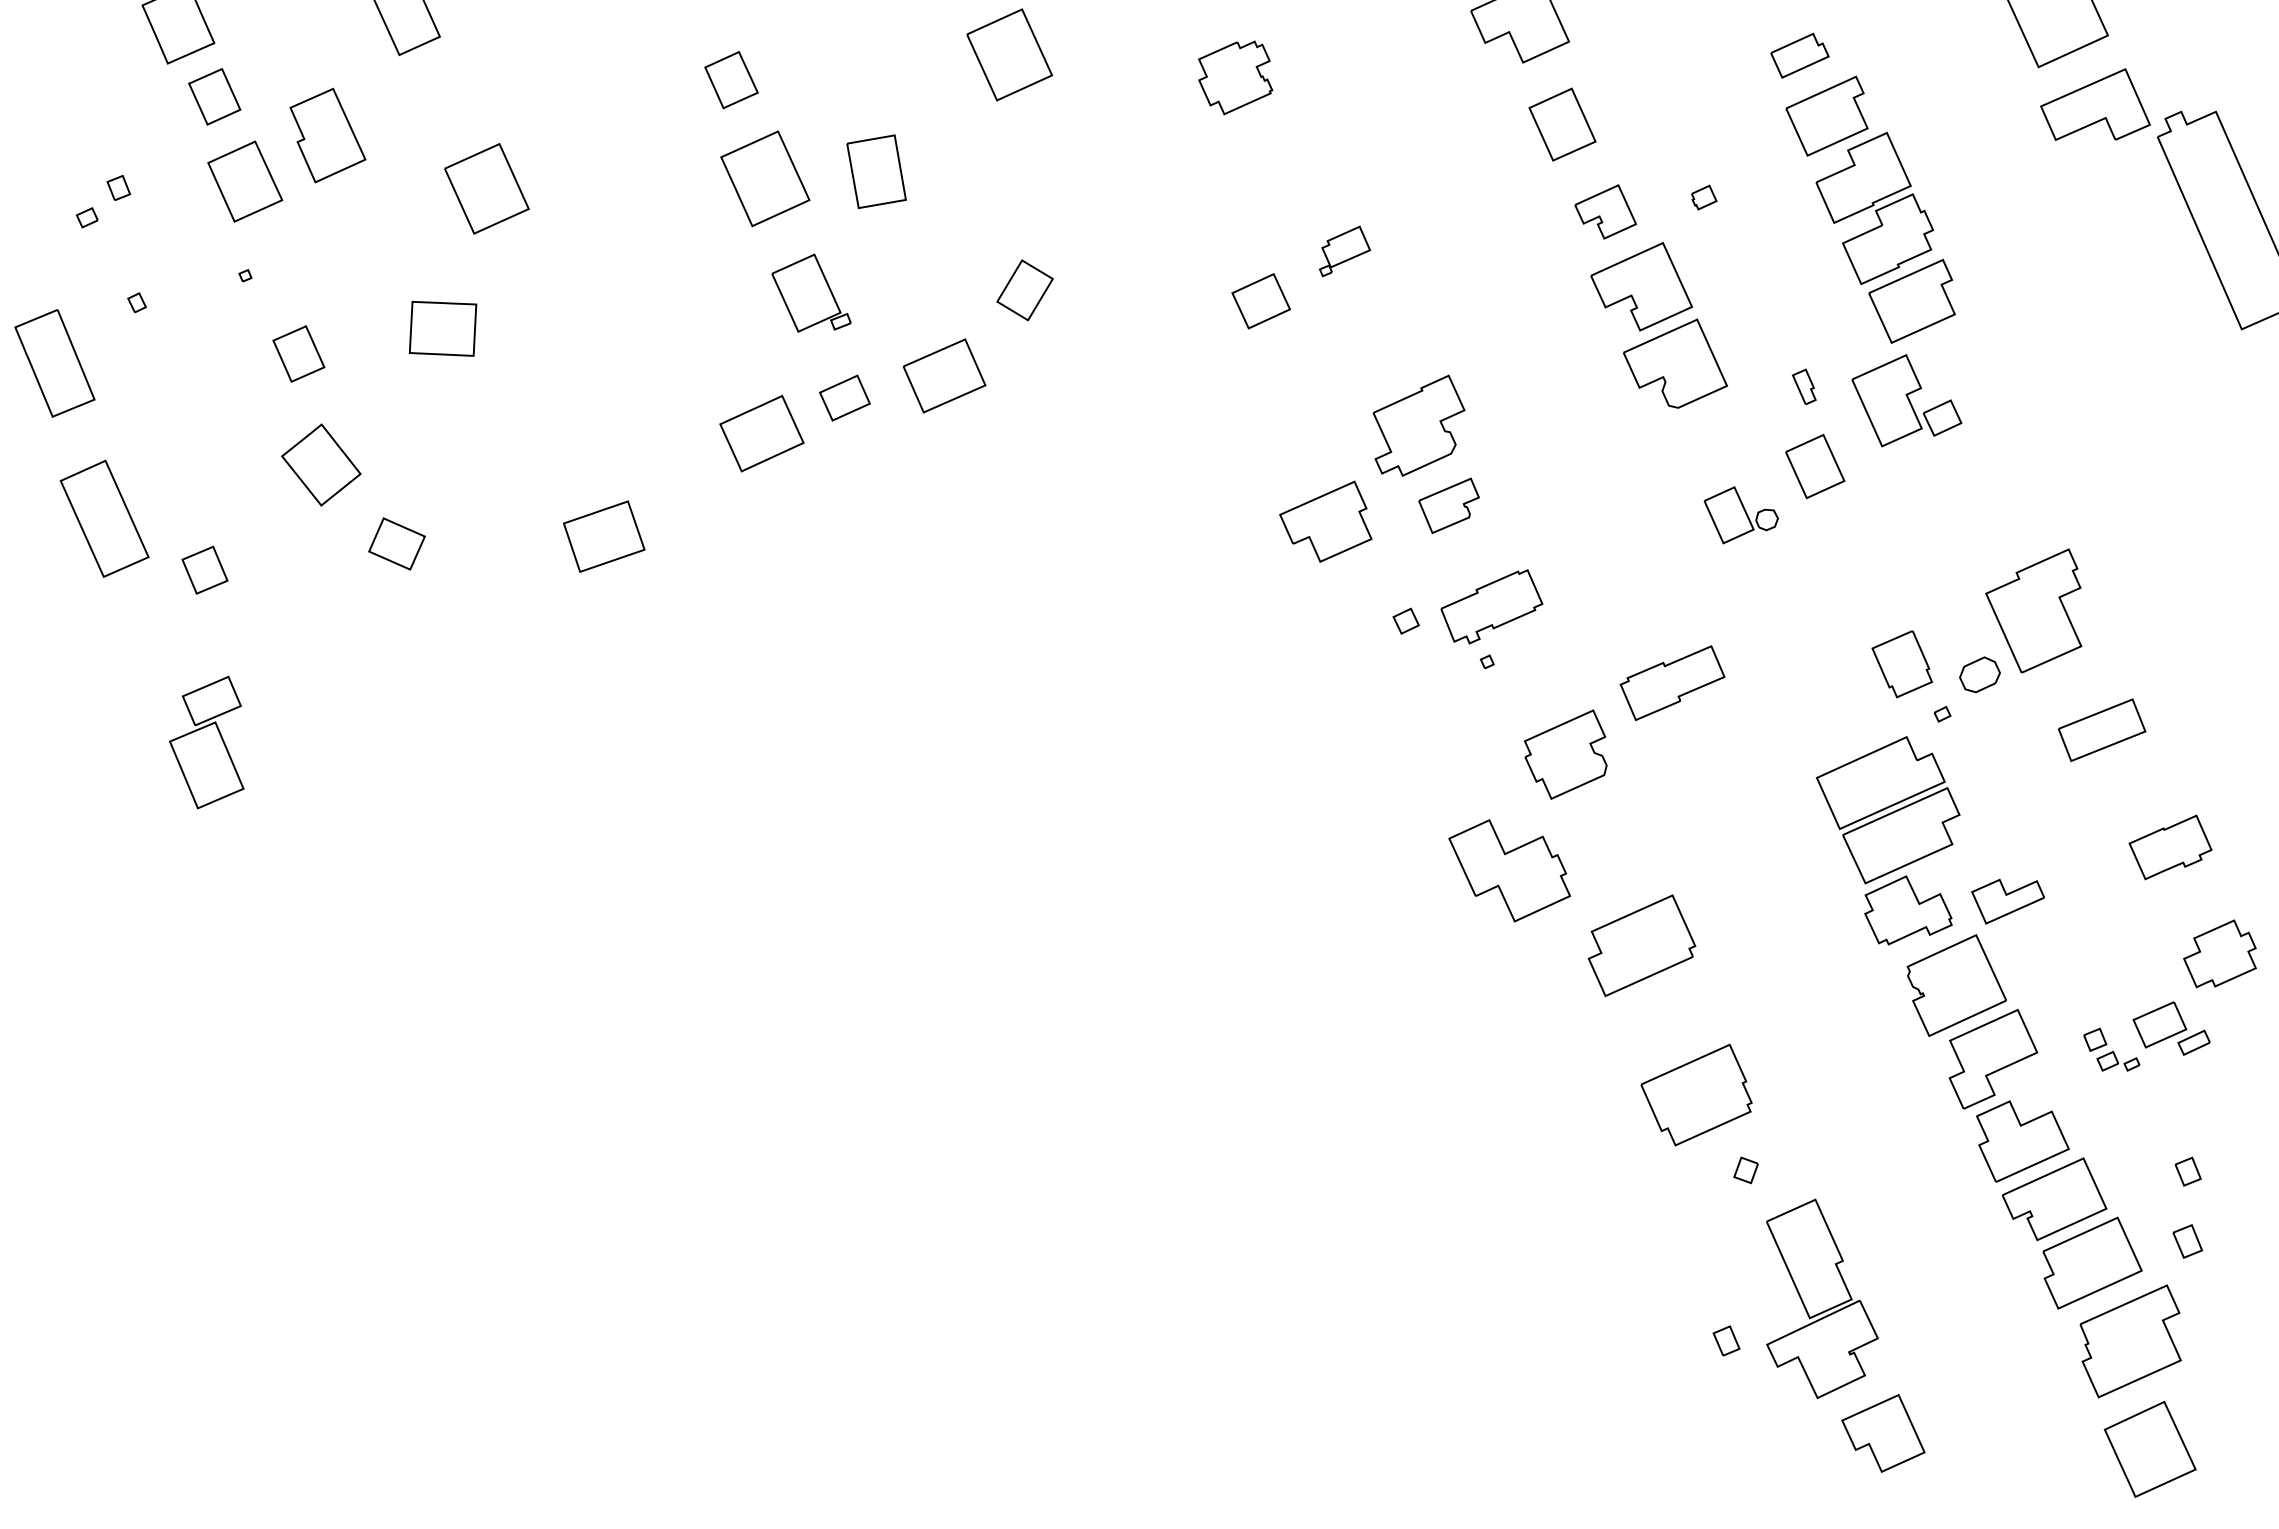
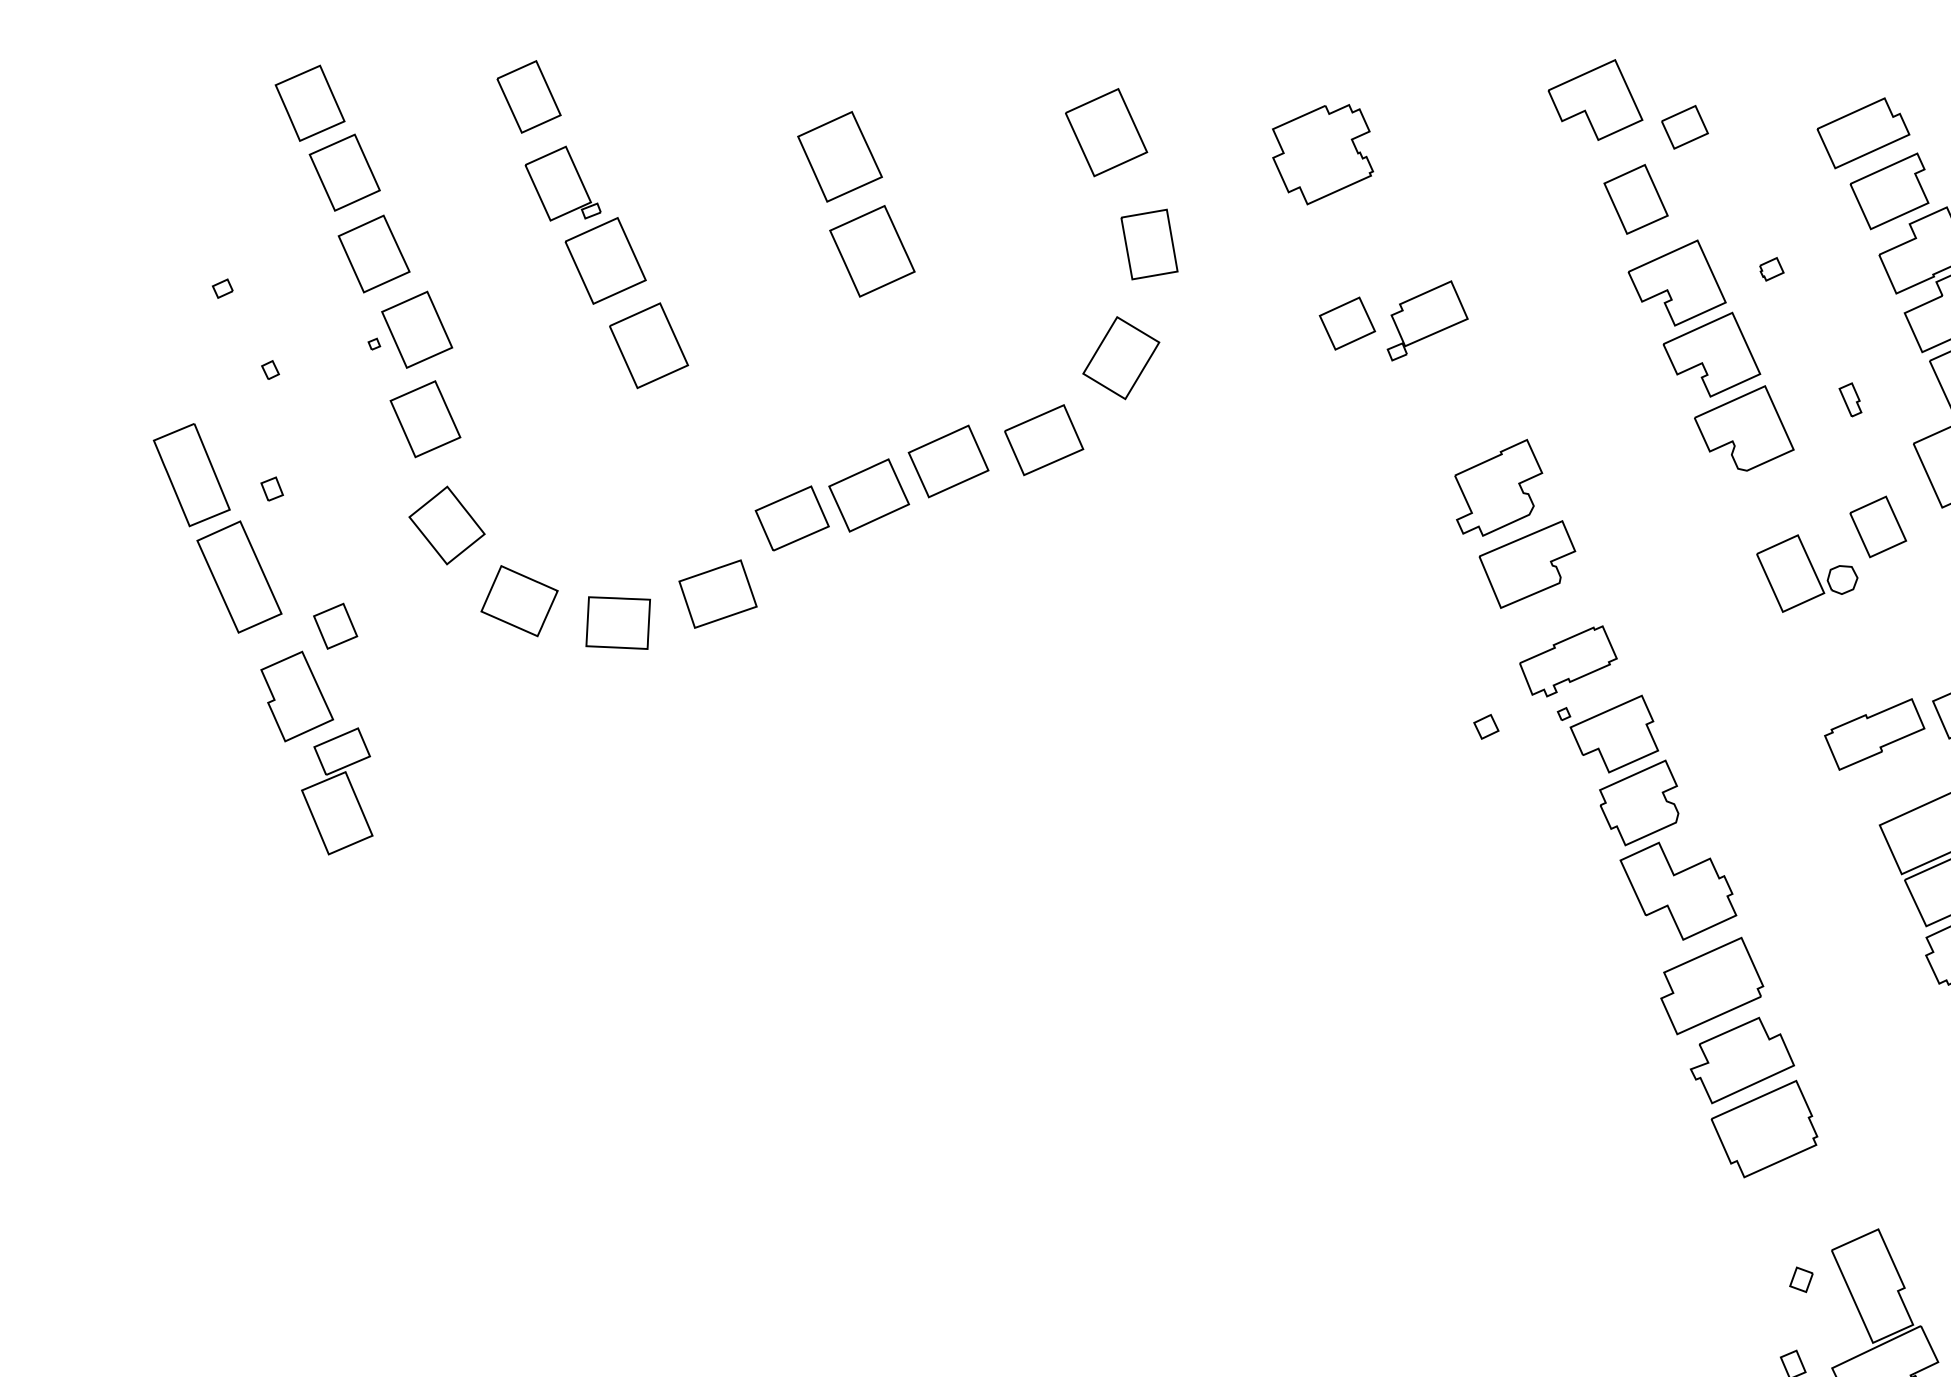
part: (1613, 49) -> (1684, 127), added
part: (1799, 55) -> (1863, 133), size x1.67
part: (1235, 77) -> (1322, 154), size x1.43
part: (731, 79) -> (839, 156), size x1.67
part: (214, 96) -> (344, 172), size x1.43
part: (327, 135) -> (296, 696), moved
part: (876, 171) -> (1149, 244), moved
part: (118, 187) -> (271, 488), moved
part: (1605, 211) -> (1677, 282), size x1.67
part: (1344, 251) -> (1427, 320), size x1.67
part: (289, 260) -> (416, 329), added
part: (531, 277) -> (648, 345), added
part: (1024, 290) -> (1120, 358), size x1.43
part: (811, 292) -> (563, 183), moved
part: (1261, 301) -> (1347, 323), moved
part: (442, 328) -> (617, 622), moved
part: (298, 353) -> (425, 418), size x1.43
part: (54, 363) -> (191, 475), moved
part: (1804, 386) -> (1850, 399), moved
part: (844, 397) -> (948, 460), size x1.67
part: (681, 457) -> (792, 518), added
part: (1448, 505) -> (1526, 564), size x1.67
part: (1741, 515) -> (1807, 573), size x1.43
part: (1325, 521) -> (1614, 733), moved
part: (396, 543) -> (519, 600), size x1.43
part: (1405, 620) -> (1485, 726), moved
part: (1672, 683) -> (1874, 734), moved
part: (1509, 870) -> (1678, 890), moved
part: (1673, 1023) -> (1742, 1060), added
part: (1745, 1170) -> (1800, 1279), moved

